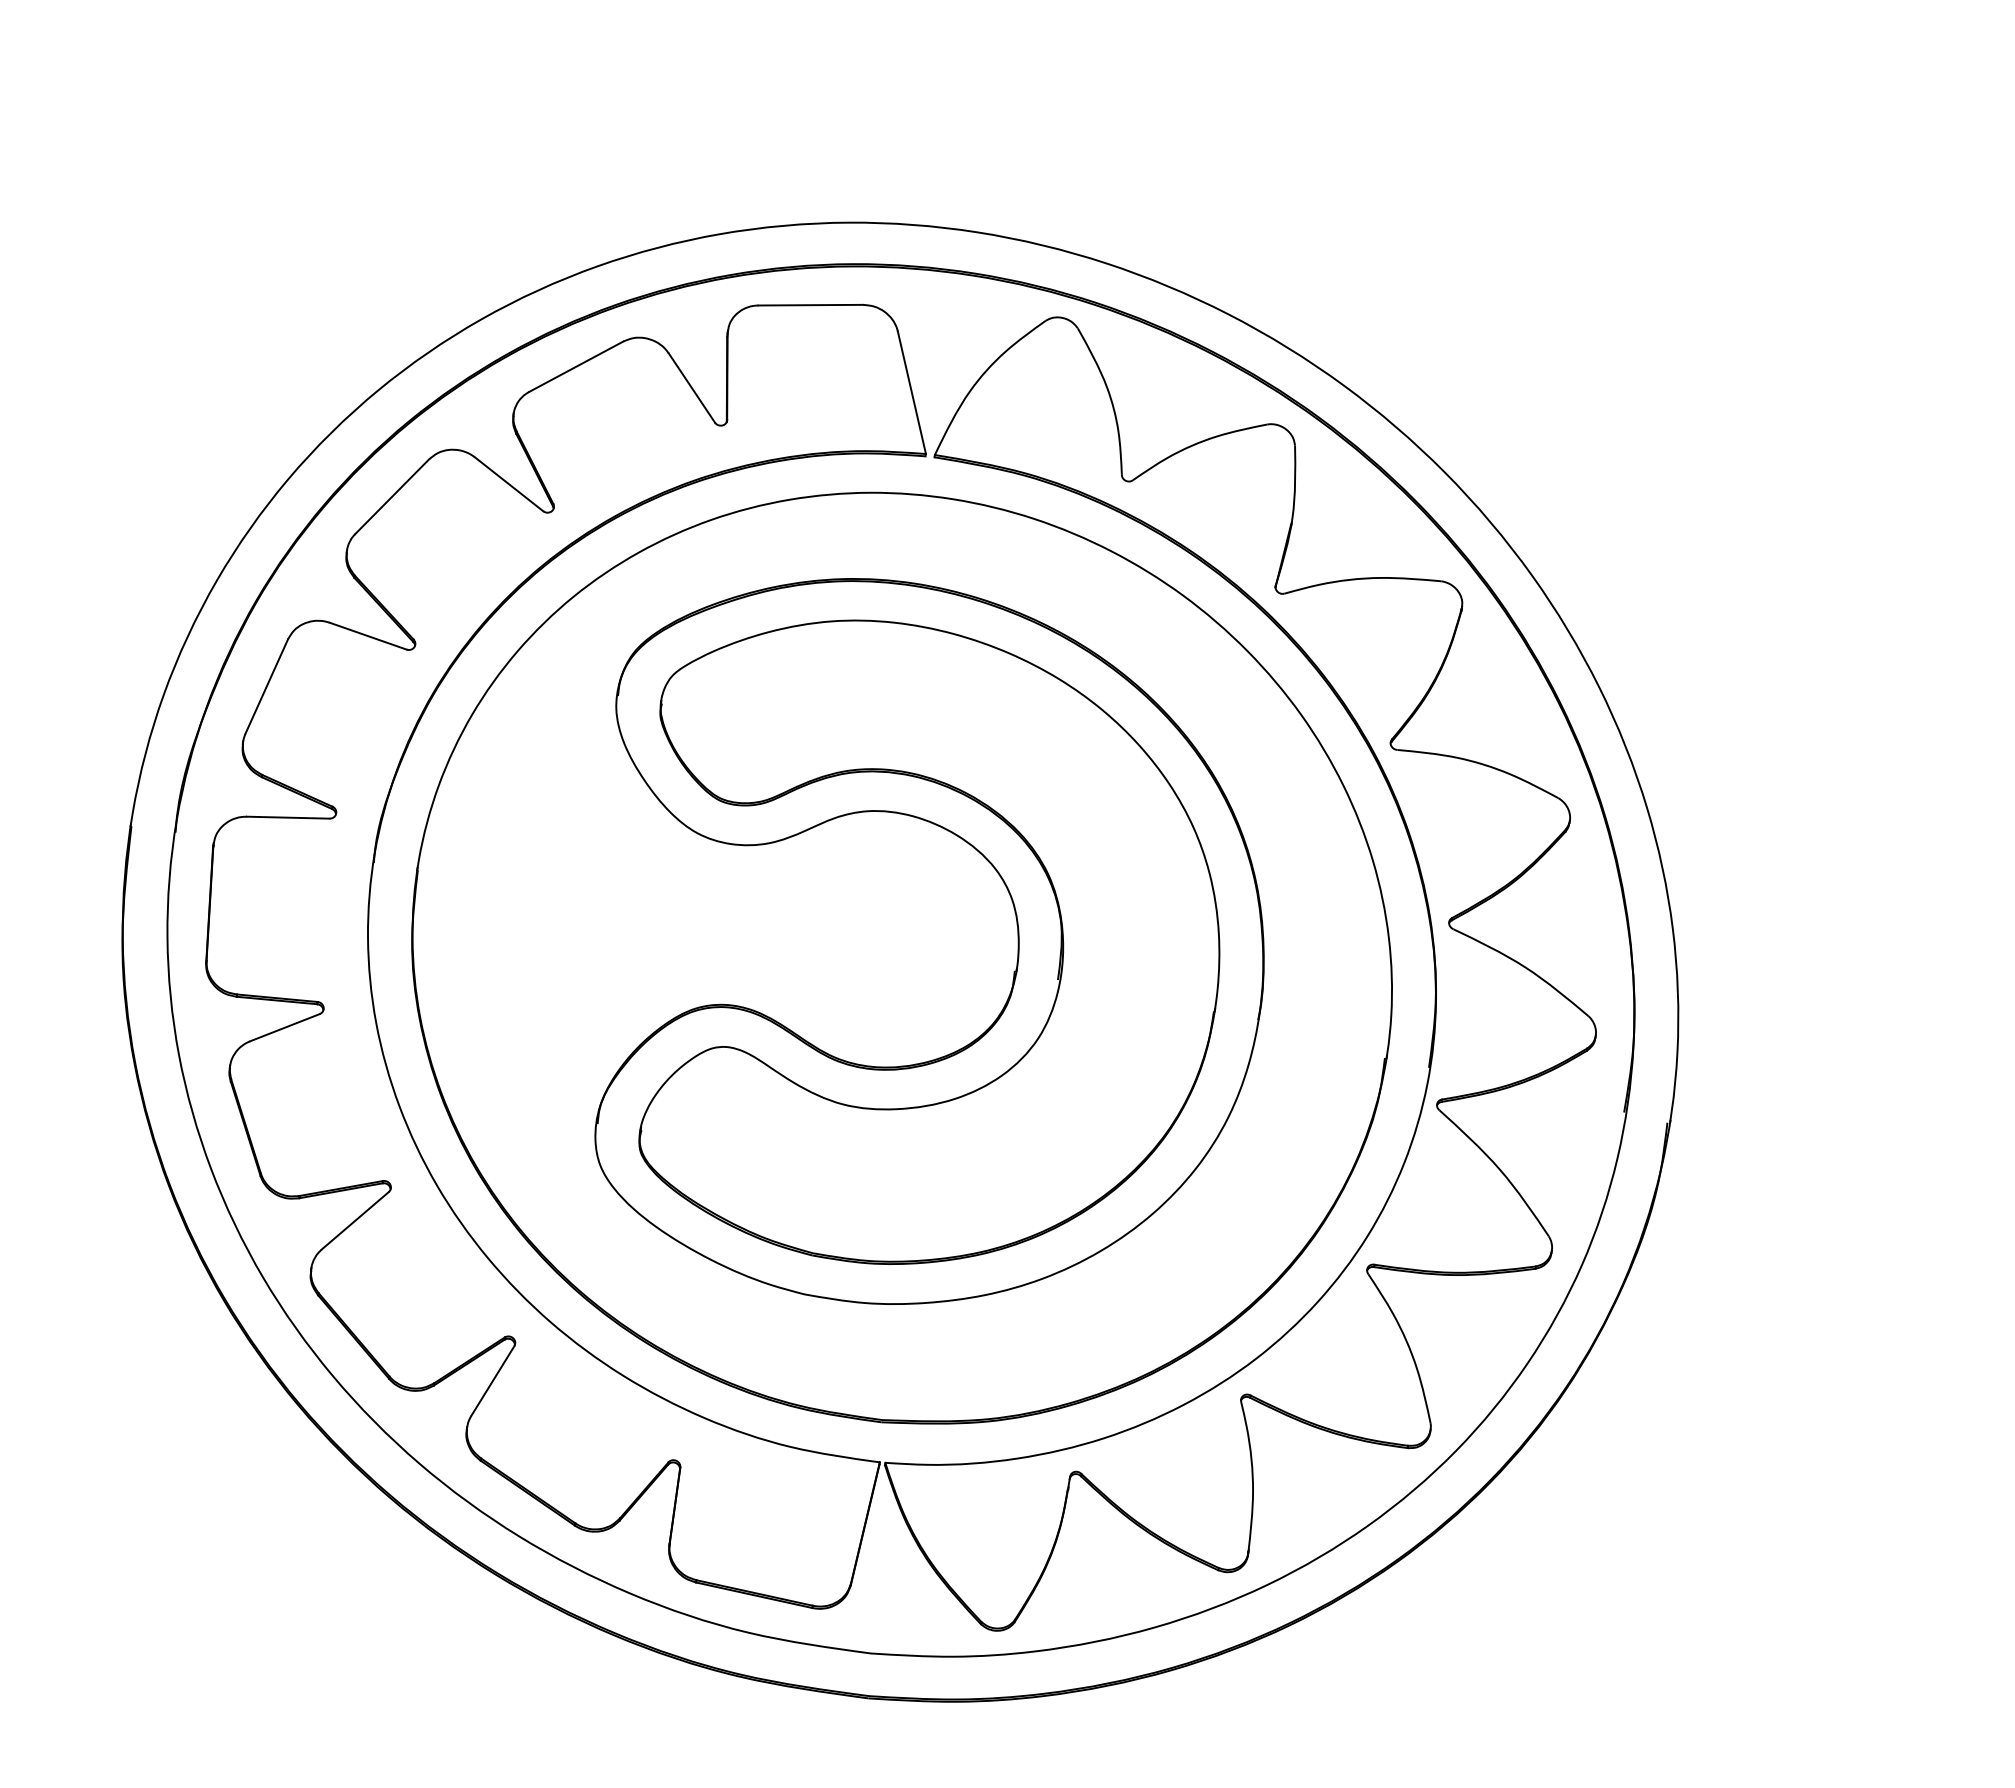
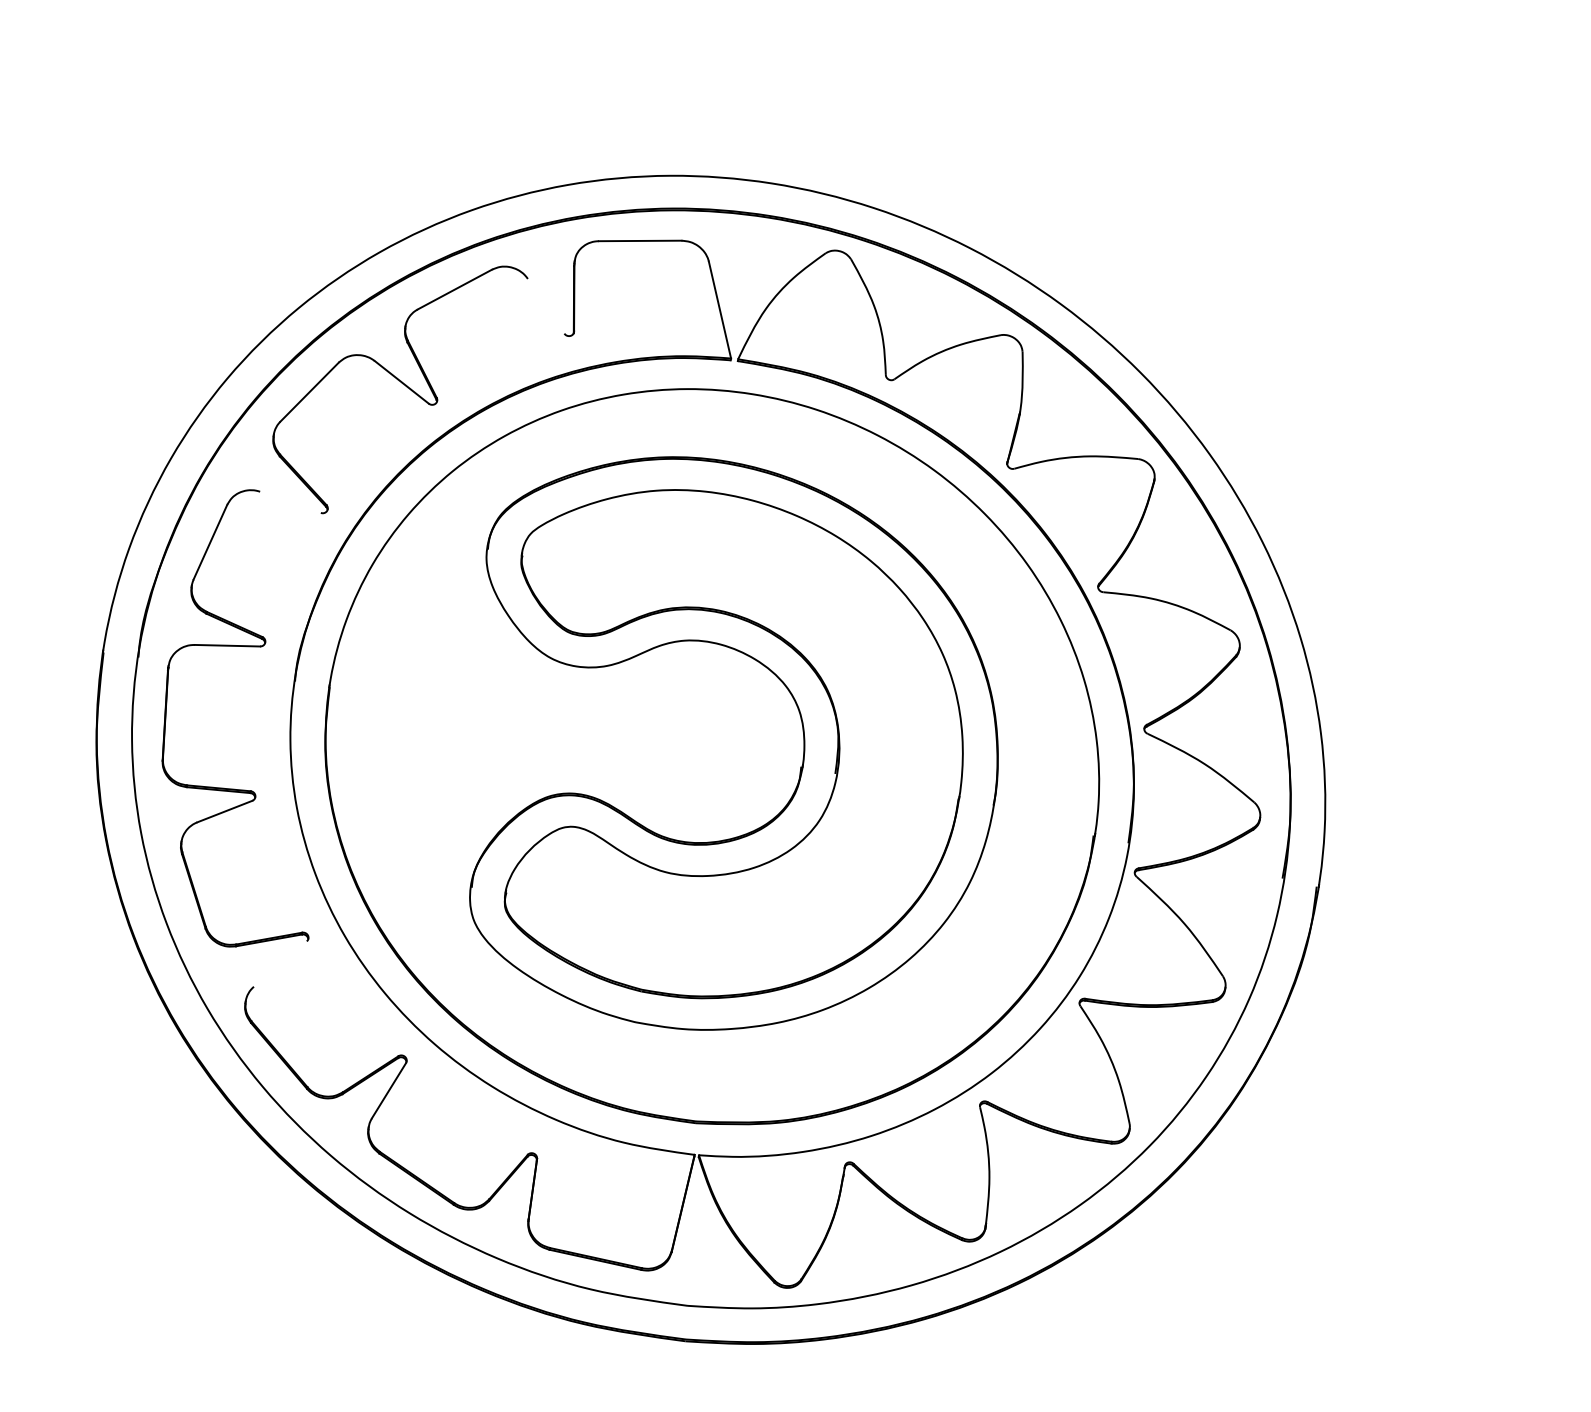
line: (691, 387) -> (545, 305), removed
line: (367, 635) -> (290, 501), removed
line: (354, 1220) -> (279, 963), removed

